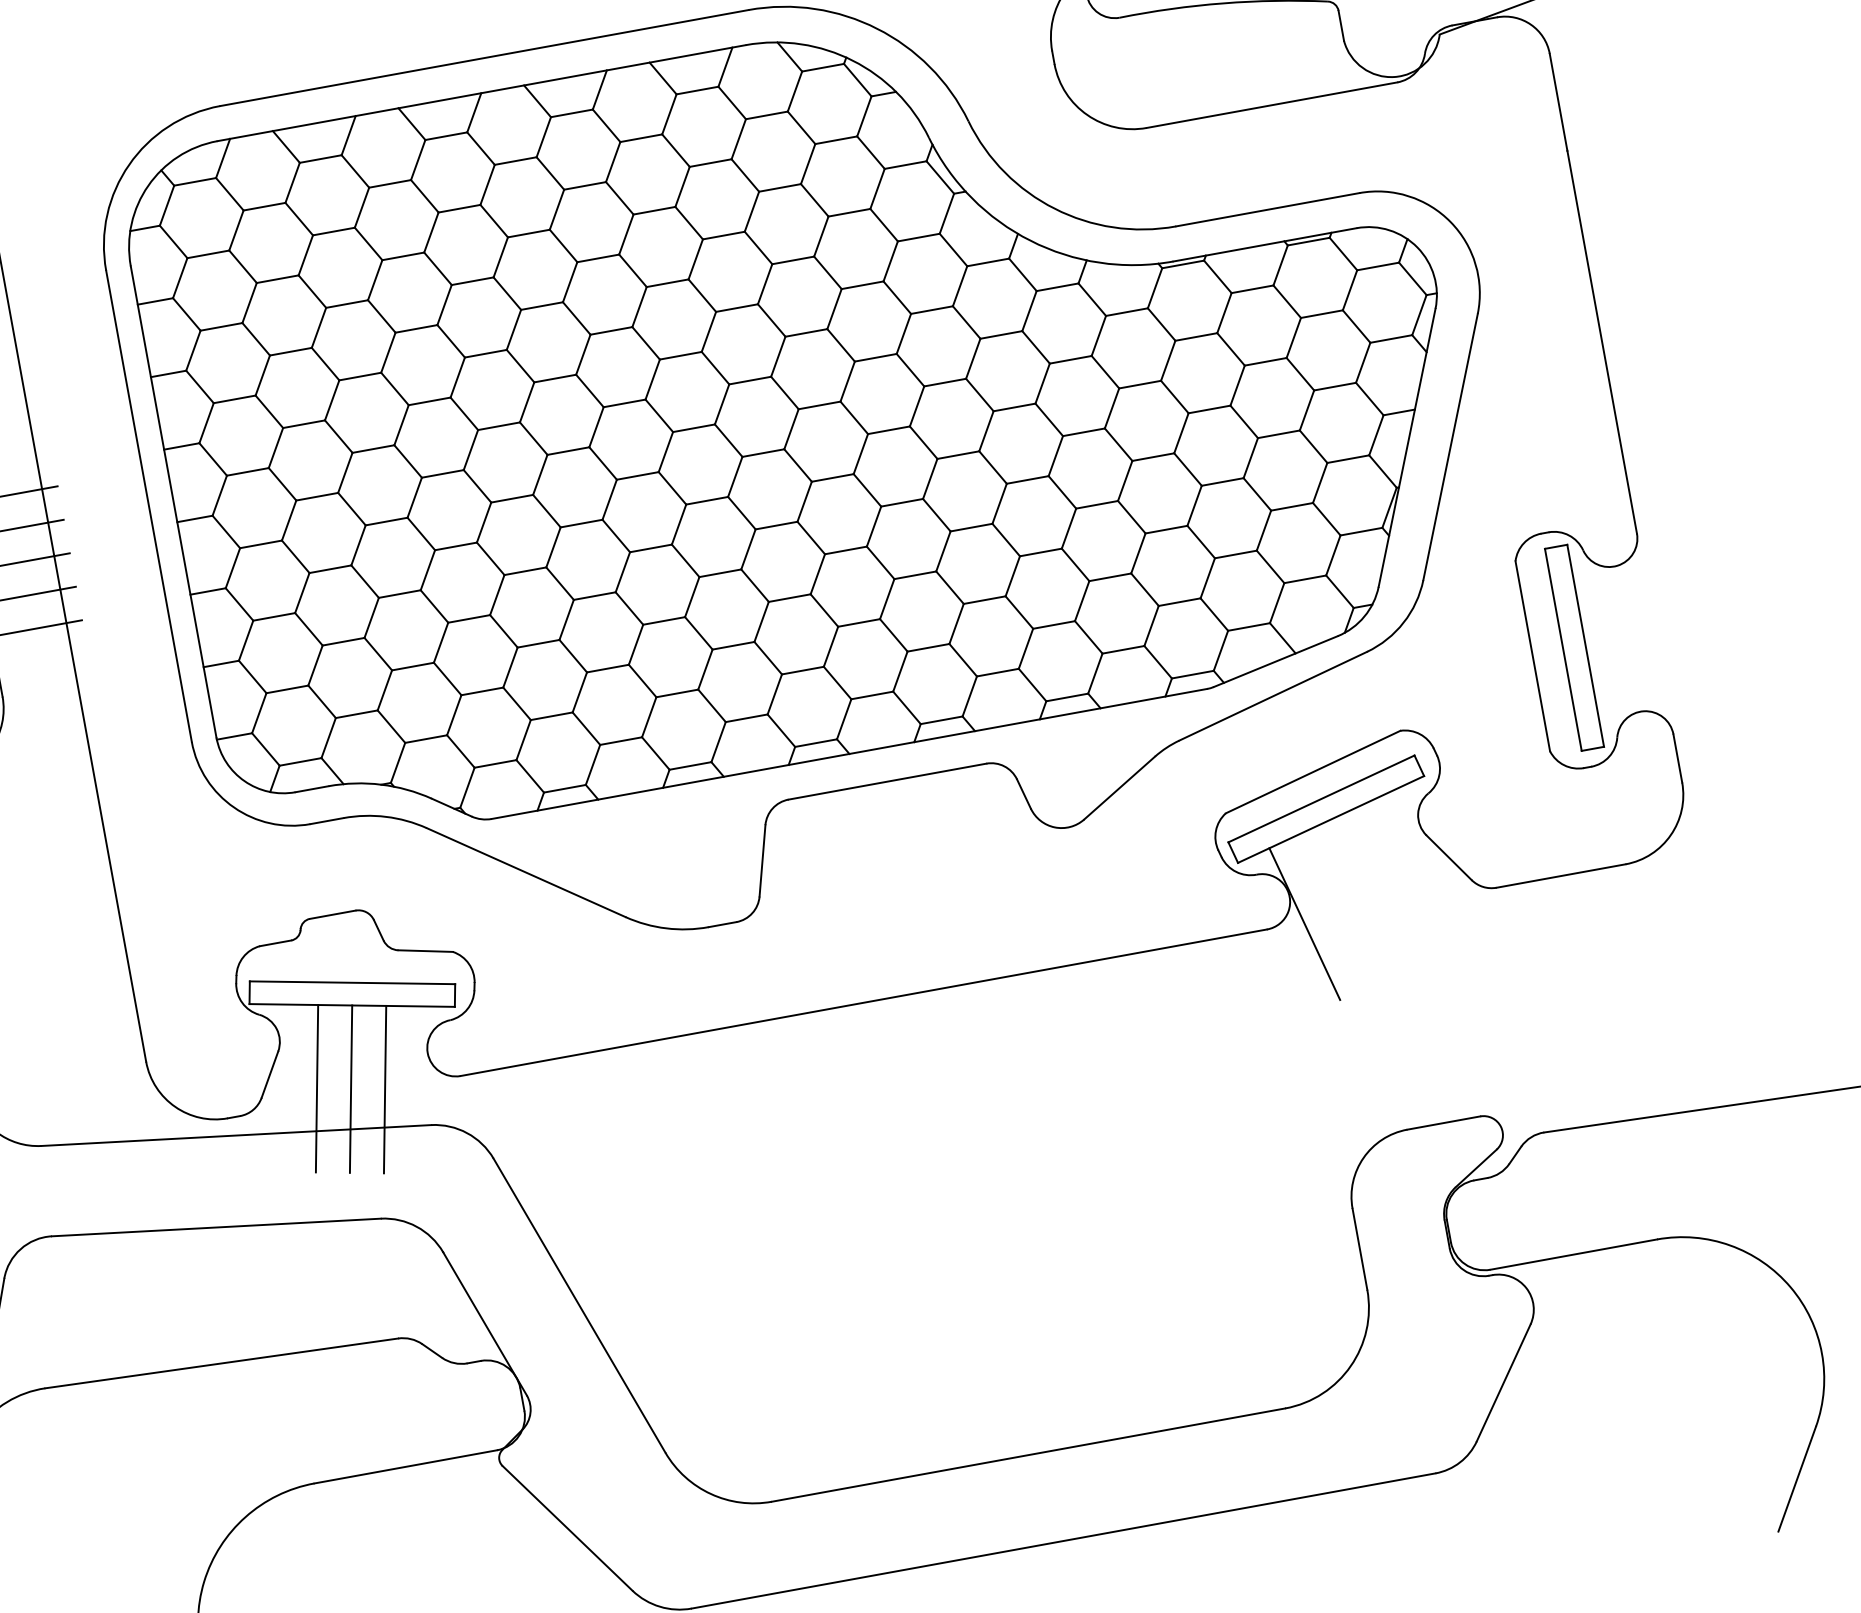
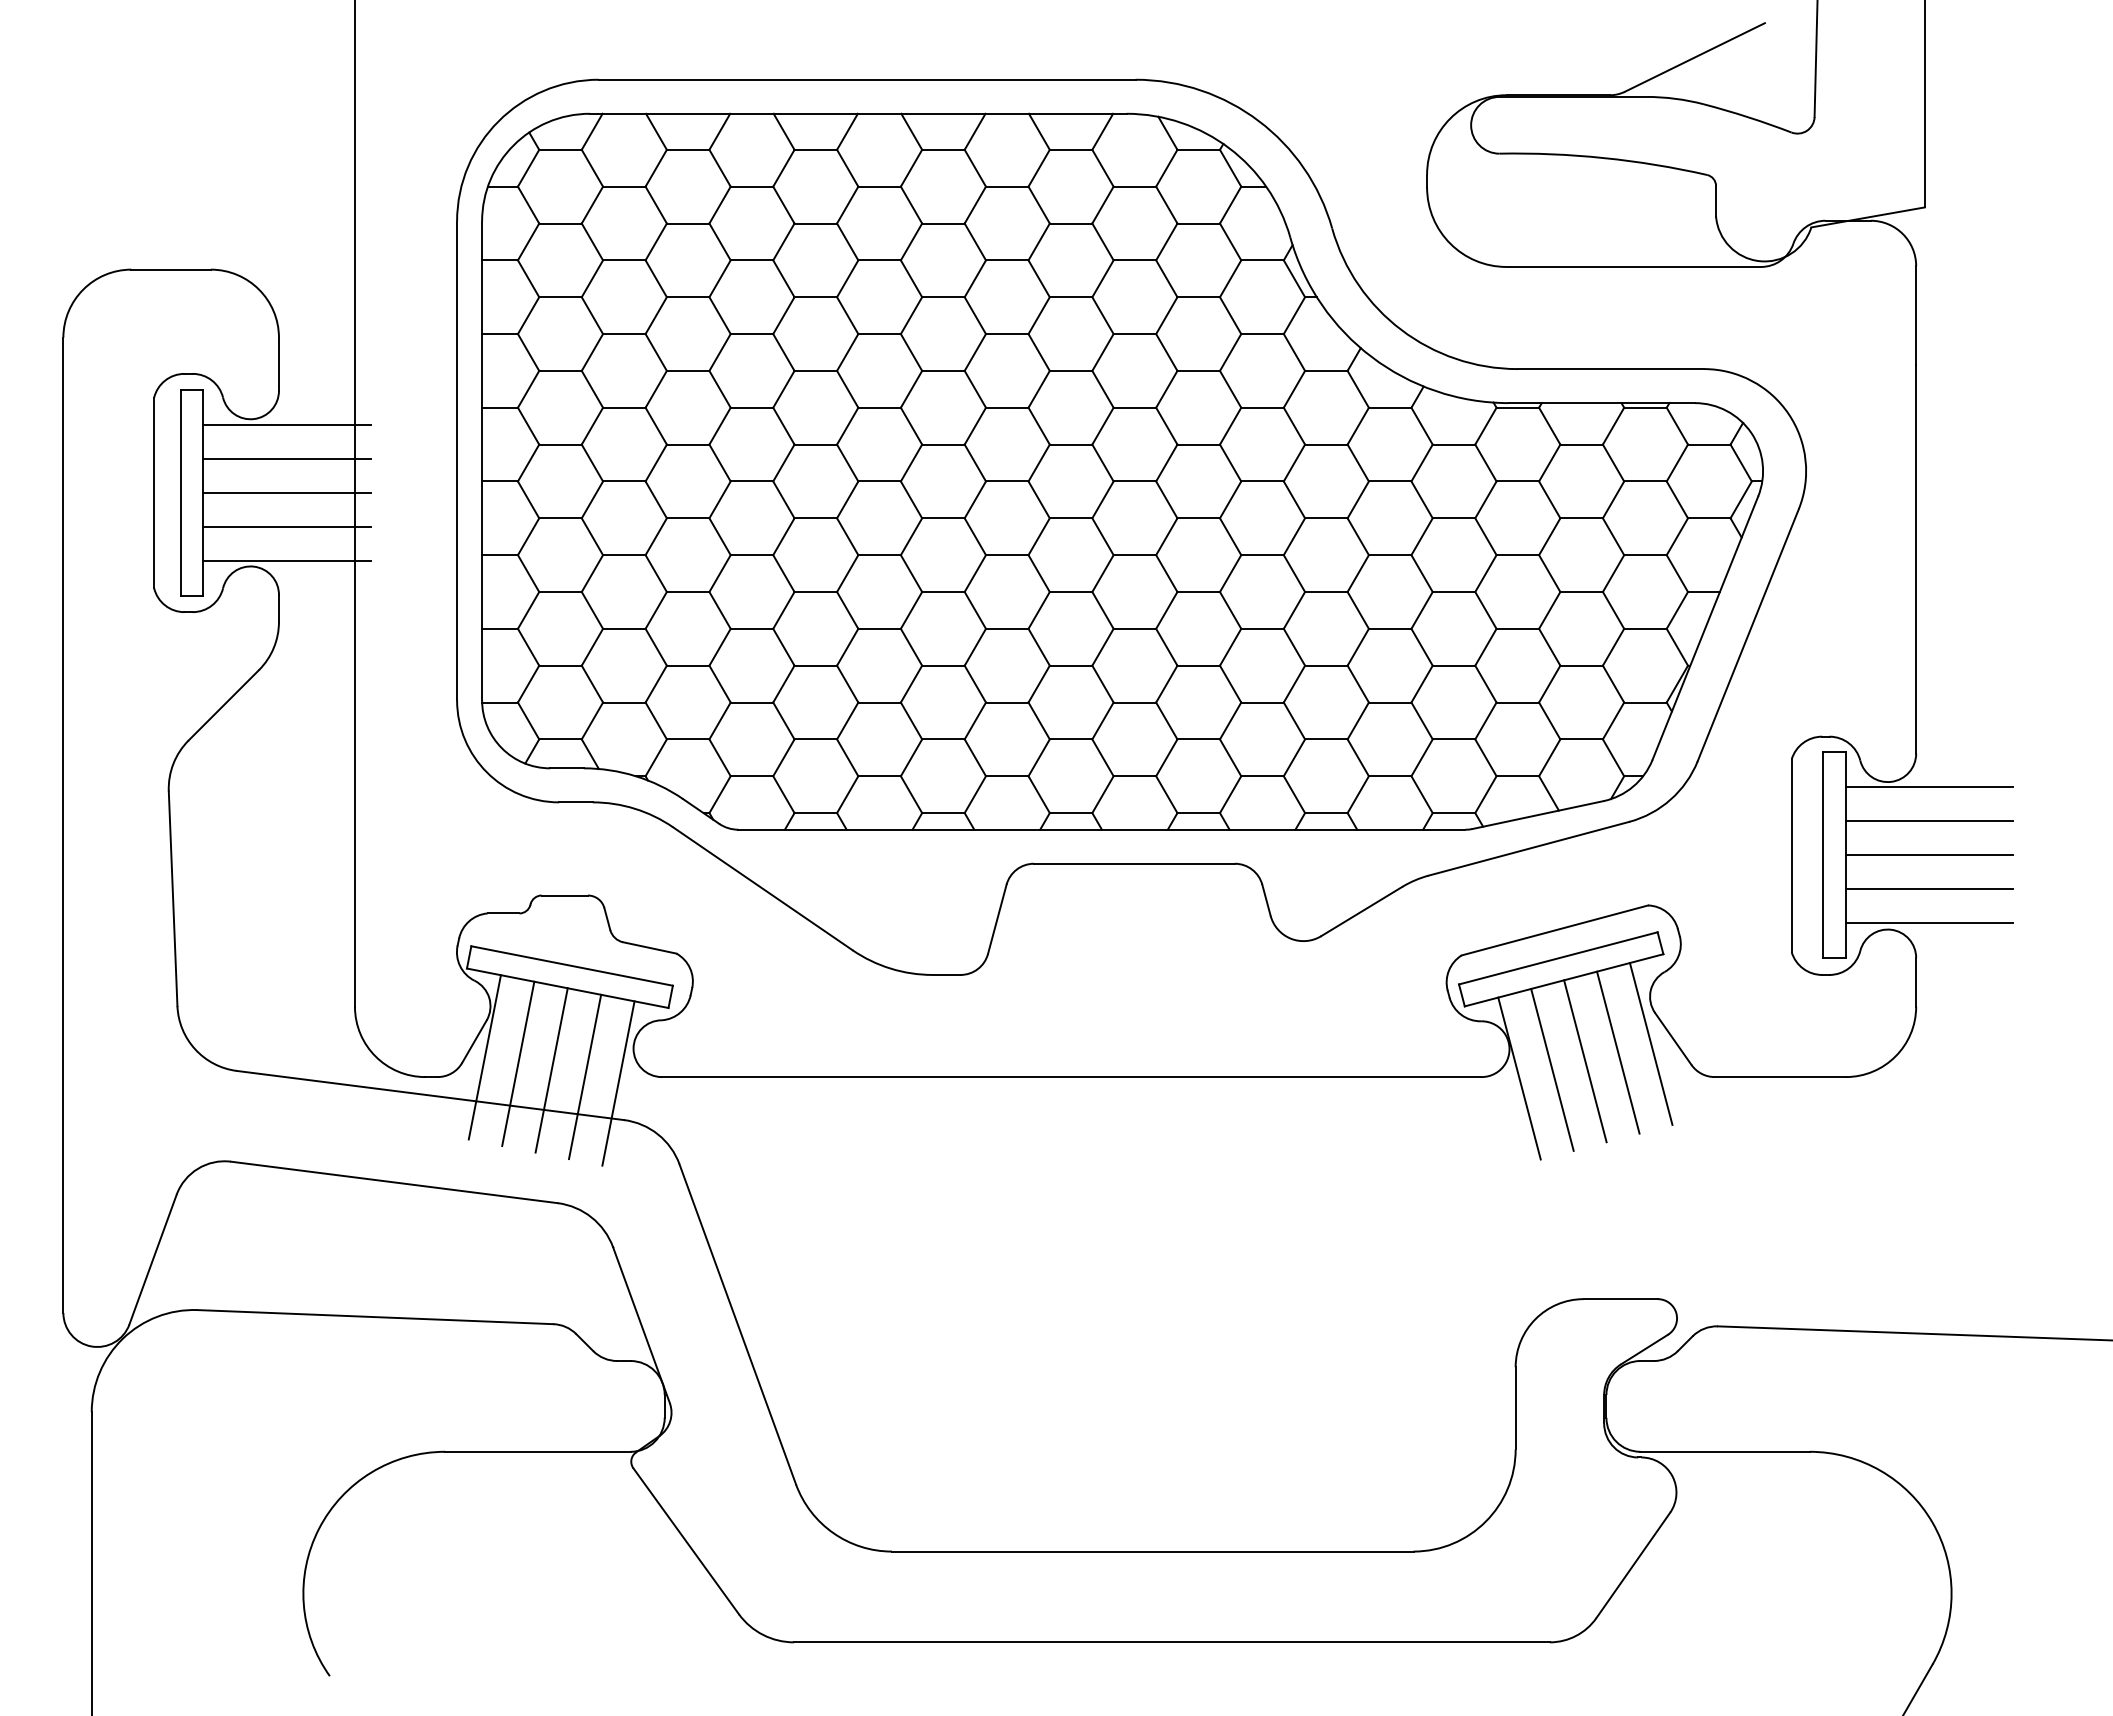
line: (1655, 563) -> (1929, 786), added
line: (1662, 596) -> (1929, 820), added
line: (1668, 630) -> (1929, 854), added
line: (1674, 664) -> (1929, 889), added
line: (1680, 698) -> (1929, 923), added
line: (1427, 866) -> (1650, 1043), added
line: (1397, 880) -> (1618, 1052), added
line: (1366, 895) -> (1585, 1061), added
line: (1335, 909) -> (1552, 1069), added
line: (282, 1088) -> (484, 1057), added
line: (419, 1090) -> (618, 1083), added

